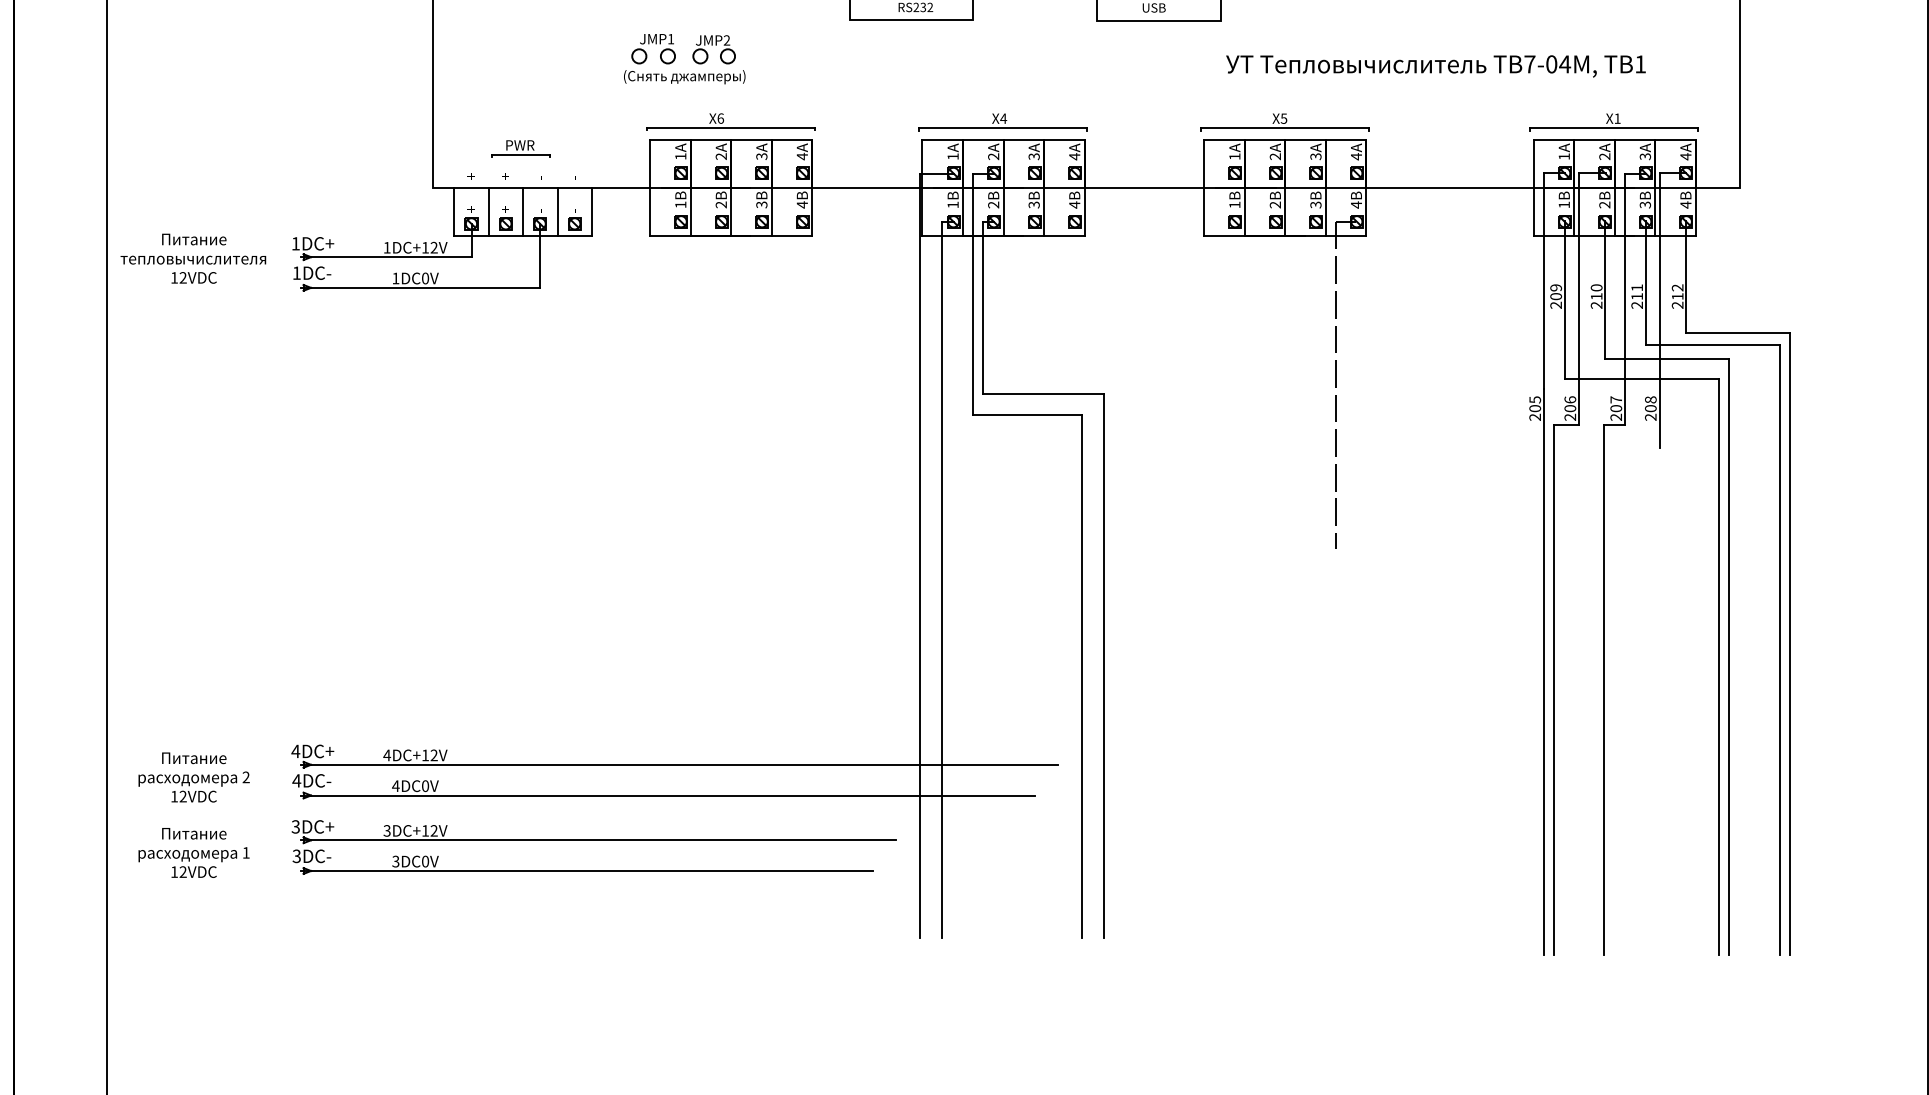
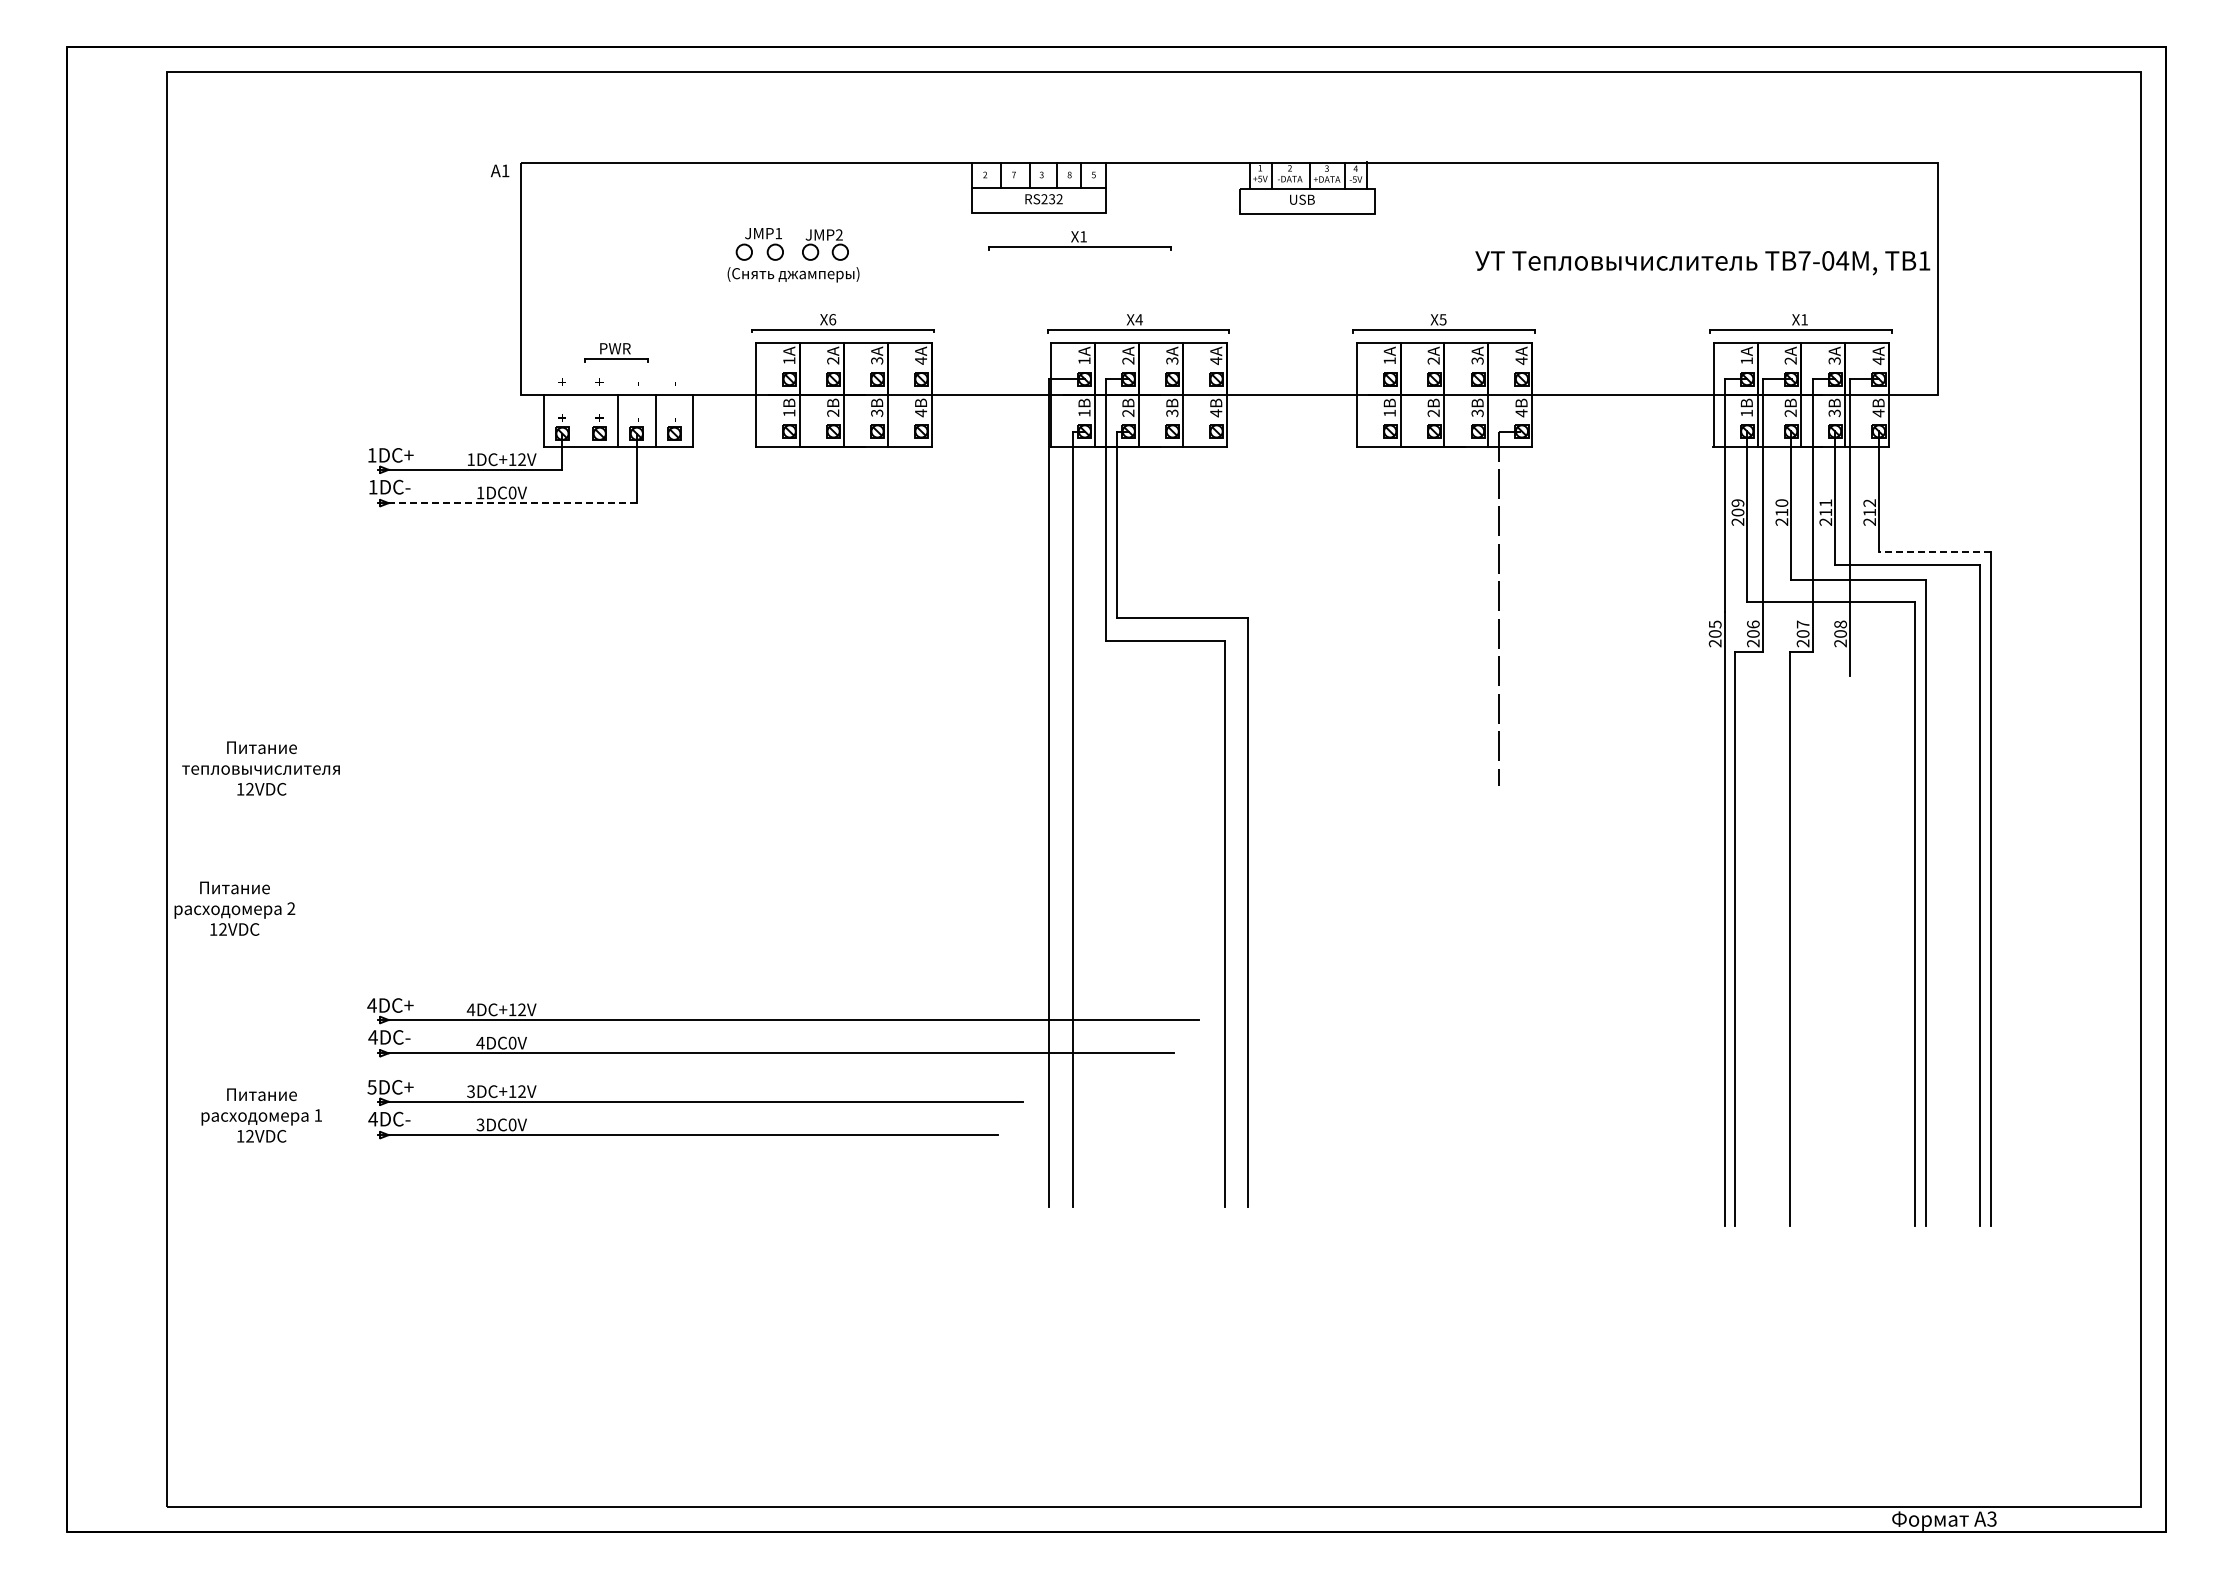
part: (948, 45) -> (1079, 240), added
text: (1435, 66) -> (1702, 263), moved
line: (489, 212) -> (581, 421), removed
text: (192, 258) -> (260, 768), moved
line: (425, 288) -> (512, 503), solid -> dashed
line: (1737, 333) -> (1934, 552), solid -> dashed
text: (193, 777) -> (234, 908), moved
text: (296, 826) -> (372, 1086), 3DC+ -> 5DC+
text: (296, 855) -> (372, 1118), 3DC- -> 4DC-

